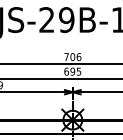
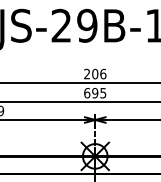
text: (66, 56) -> (87, 73), 706 -> 206

